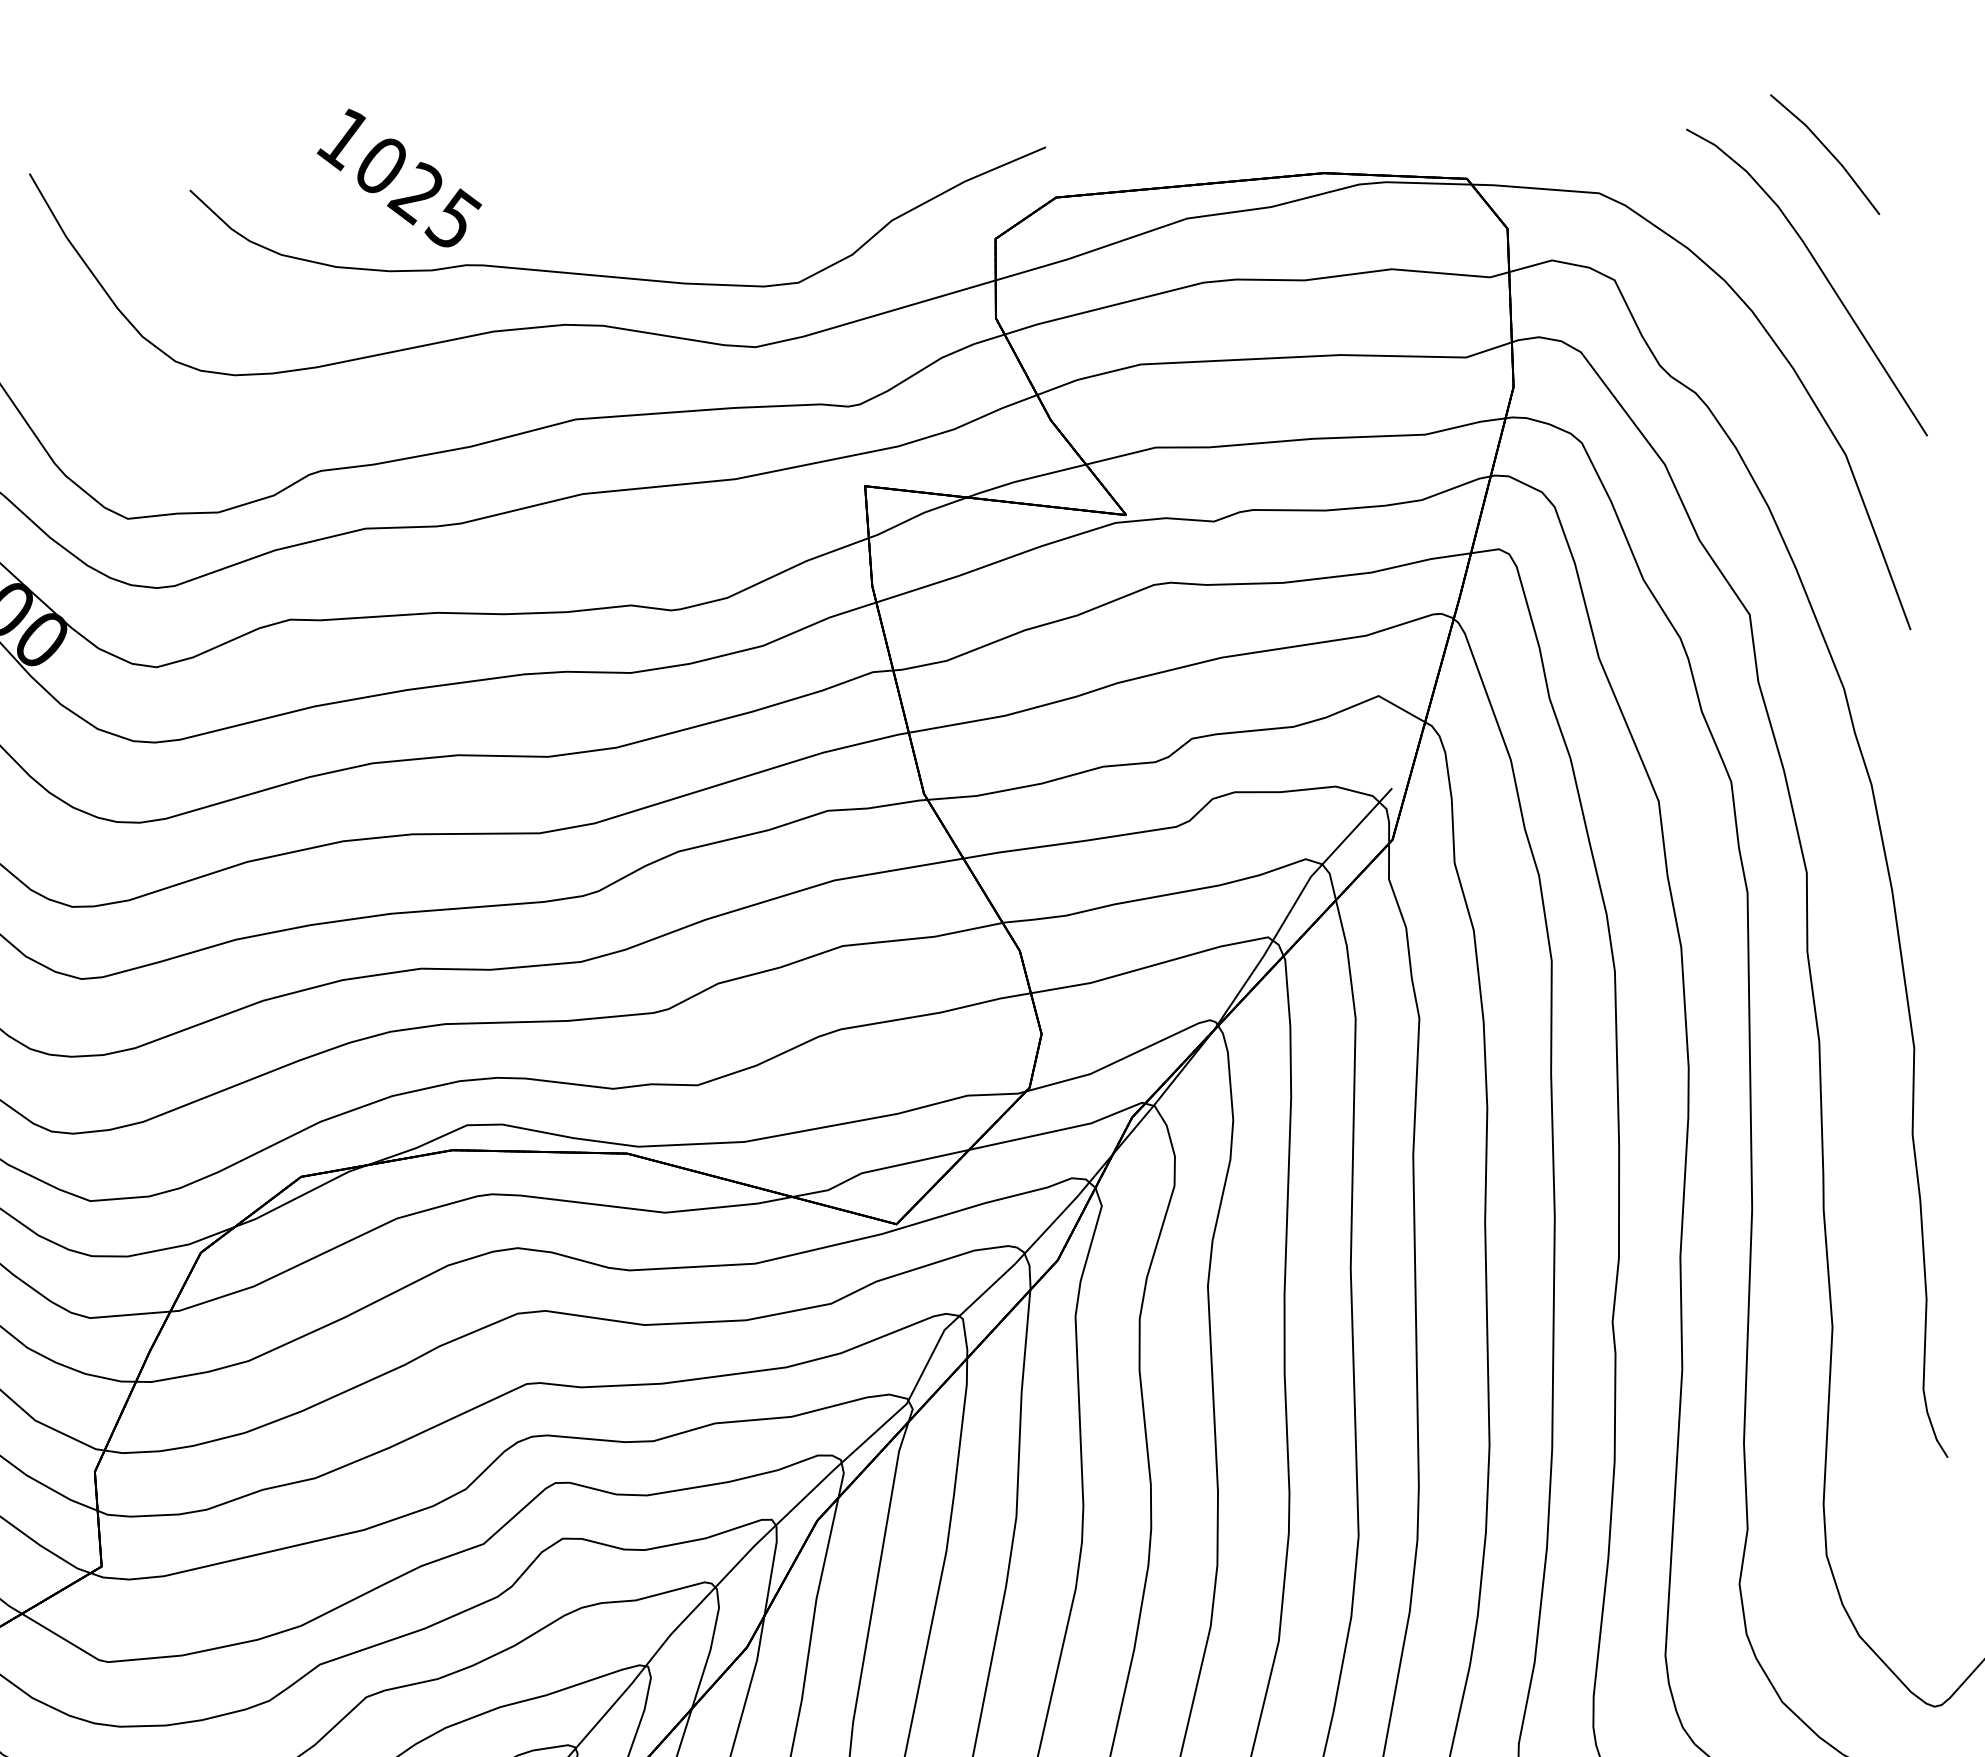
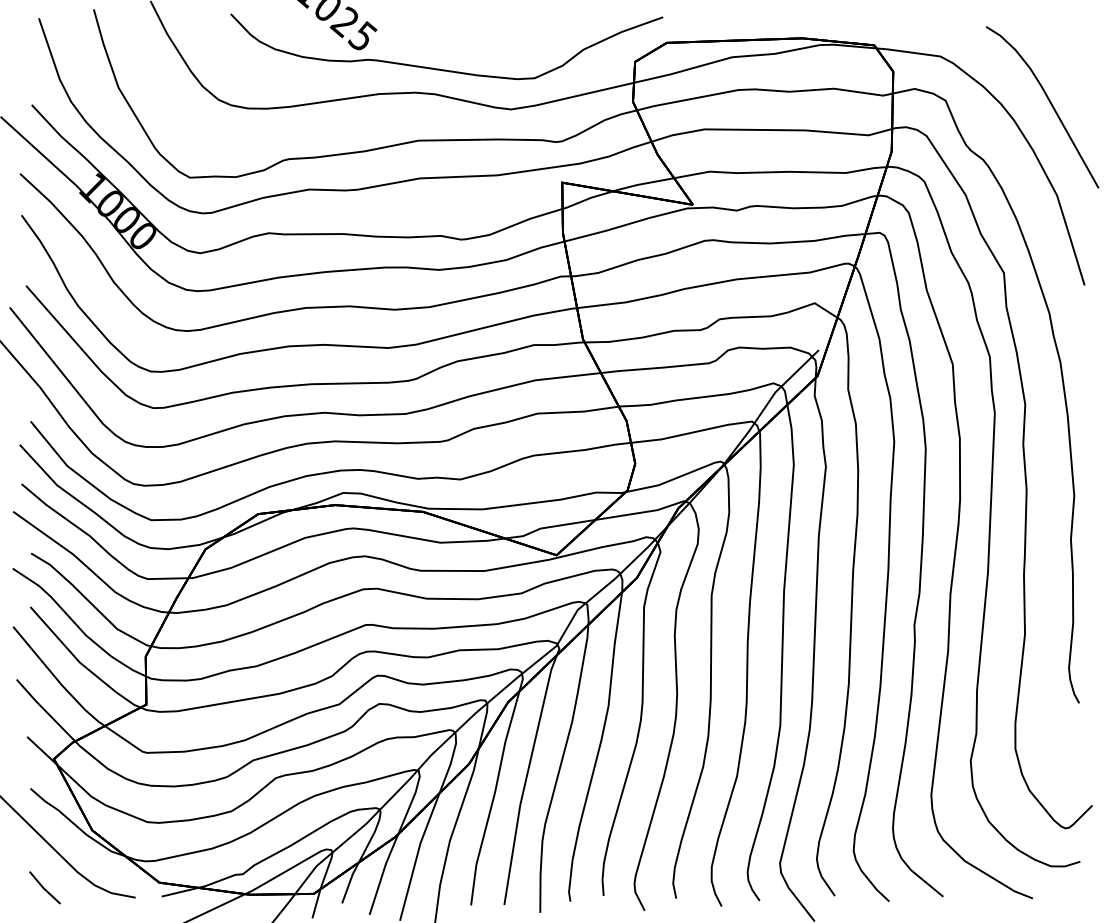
part: (1825, 154) -> (1055, 43), removed

